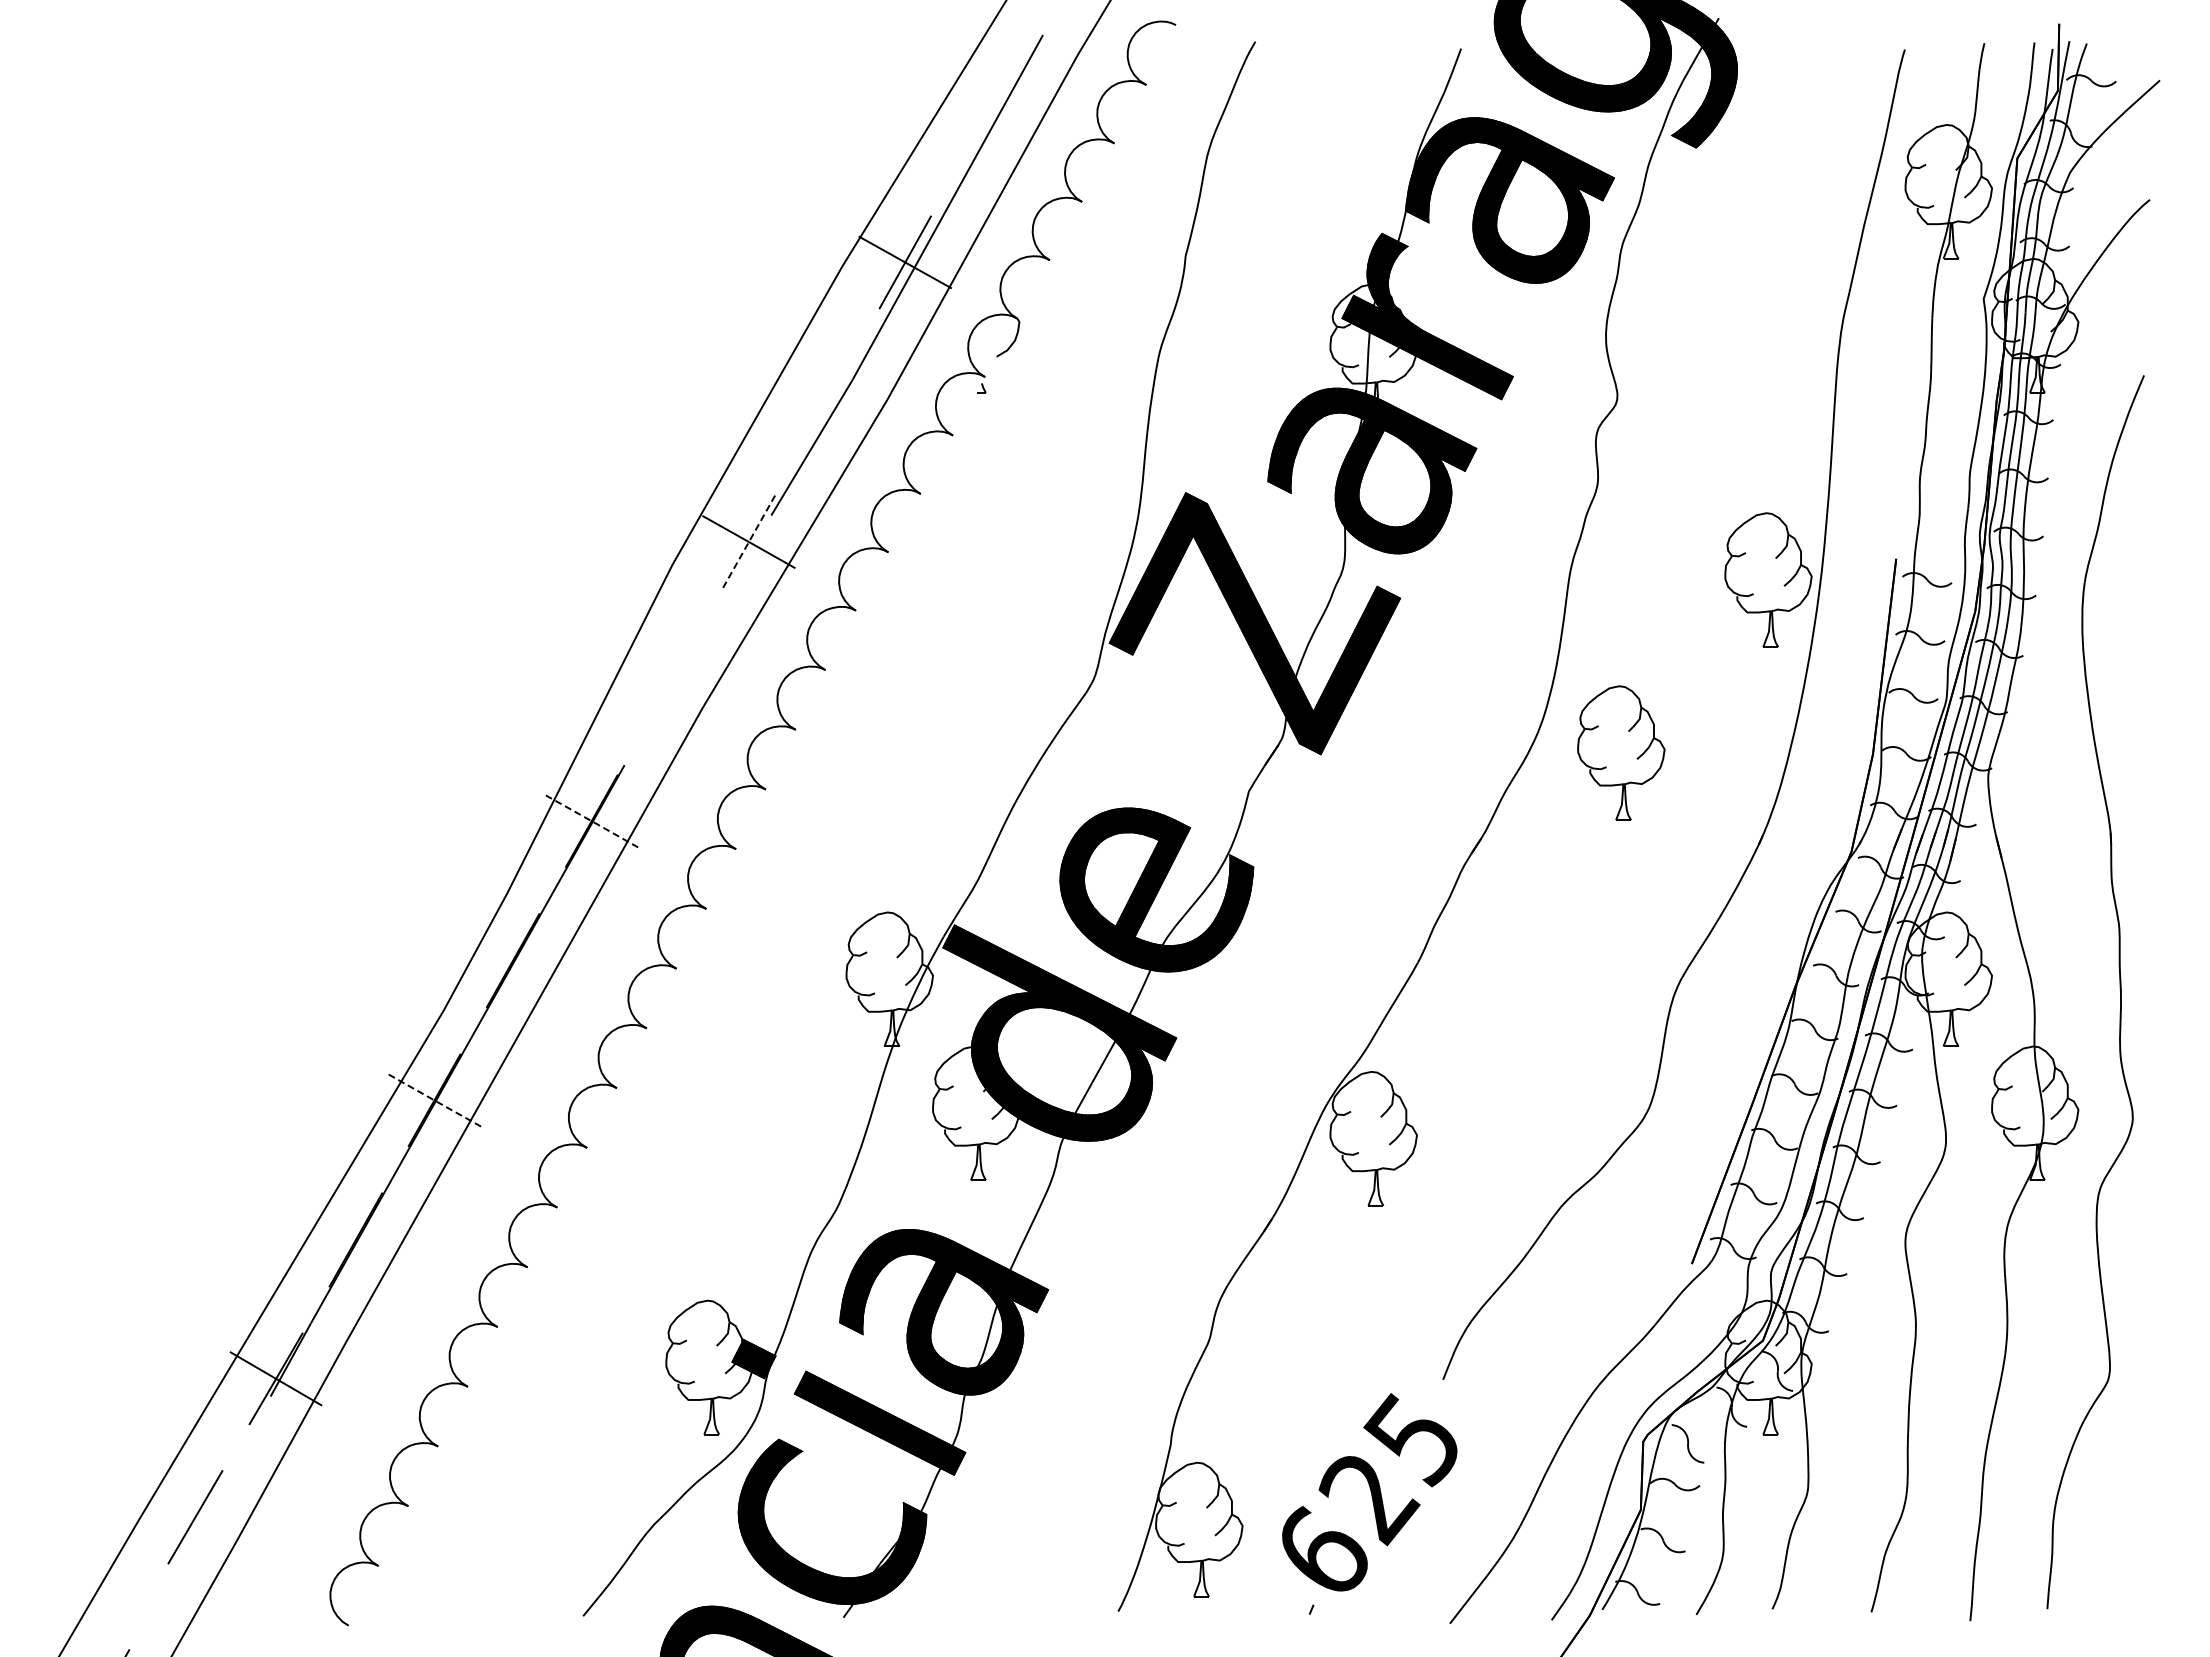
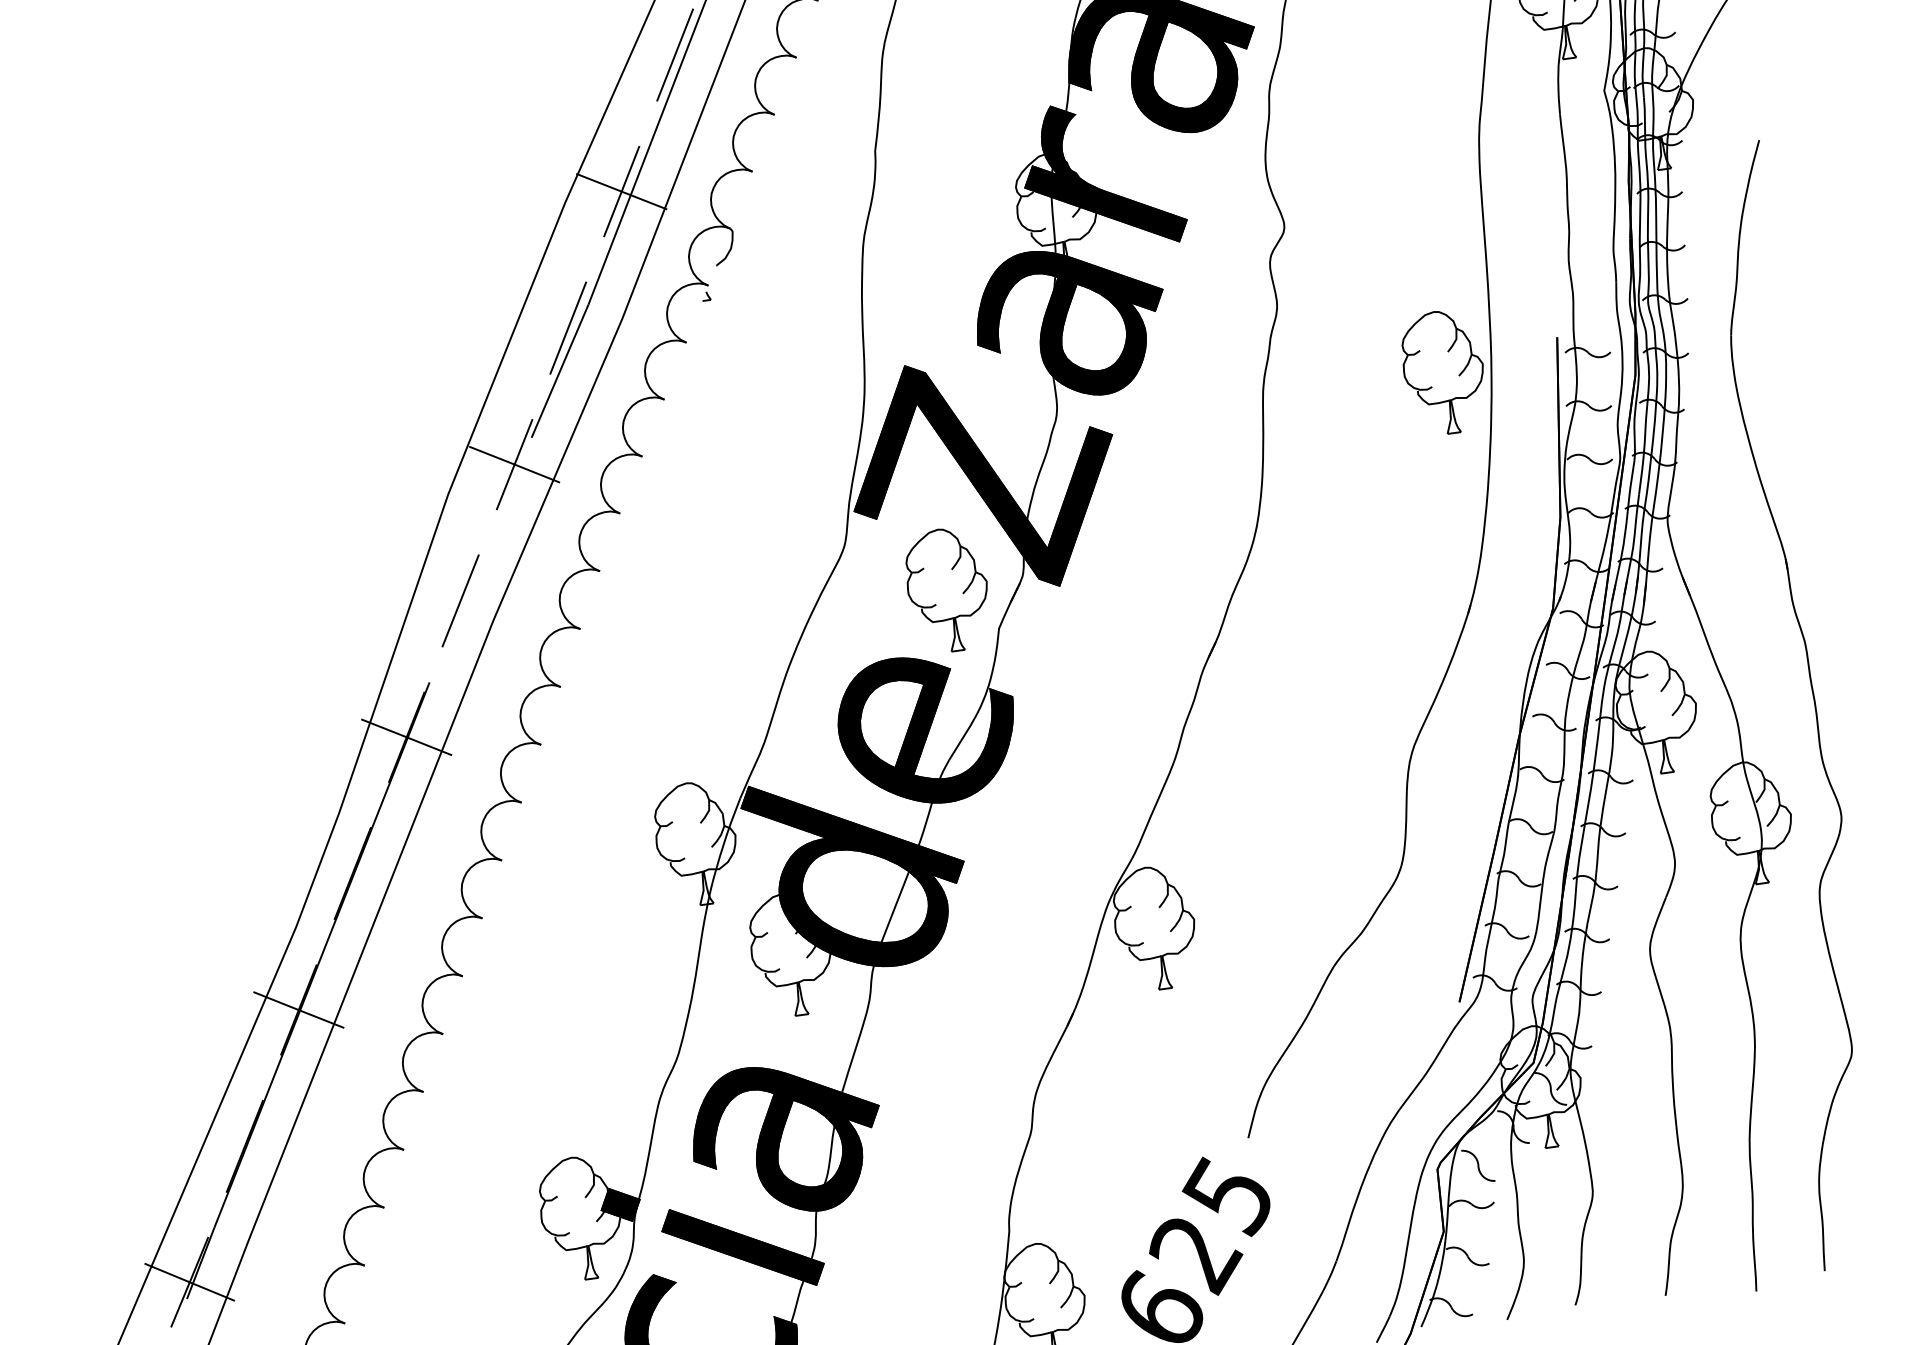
line: (983, 122) -> (675, 54), added
line: (827, 401) -> (568, 327), added
line: (748, 542) -> (514, 465), dashed -> solid
line: (670, 681) -> (460, 600), added
part: (1621, 752) -> (948, 589), moved
line: (591, 821) -> (406, 737), dashed -> solid
line: (434, 1100) -> (298, 1010), dashed -> solid

